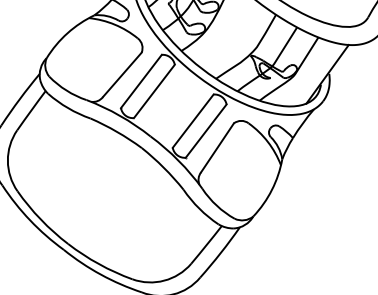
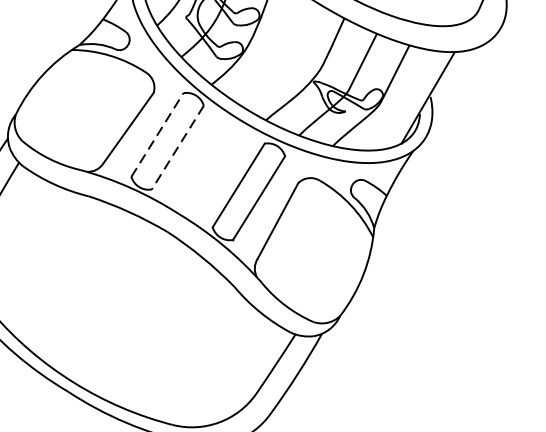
line: (141, 81) -> (157, 134), solid -> dashed
line: (154, 91) -> (177, 147), solid -> dashed

